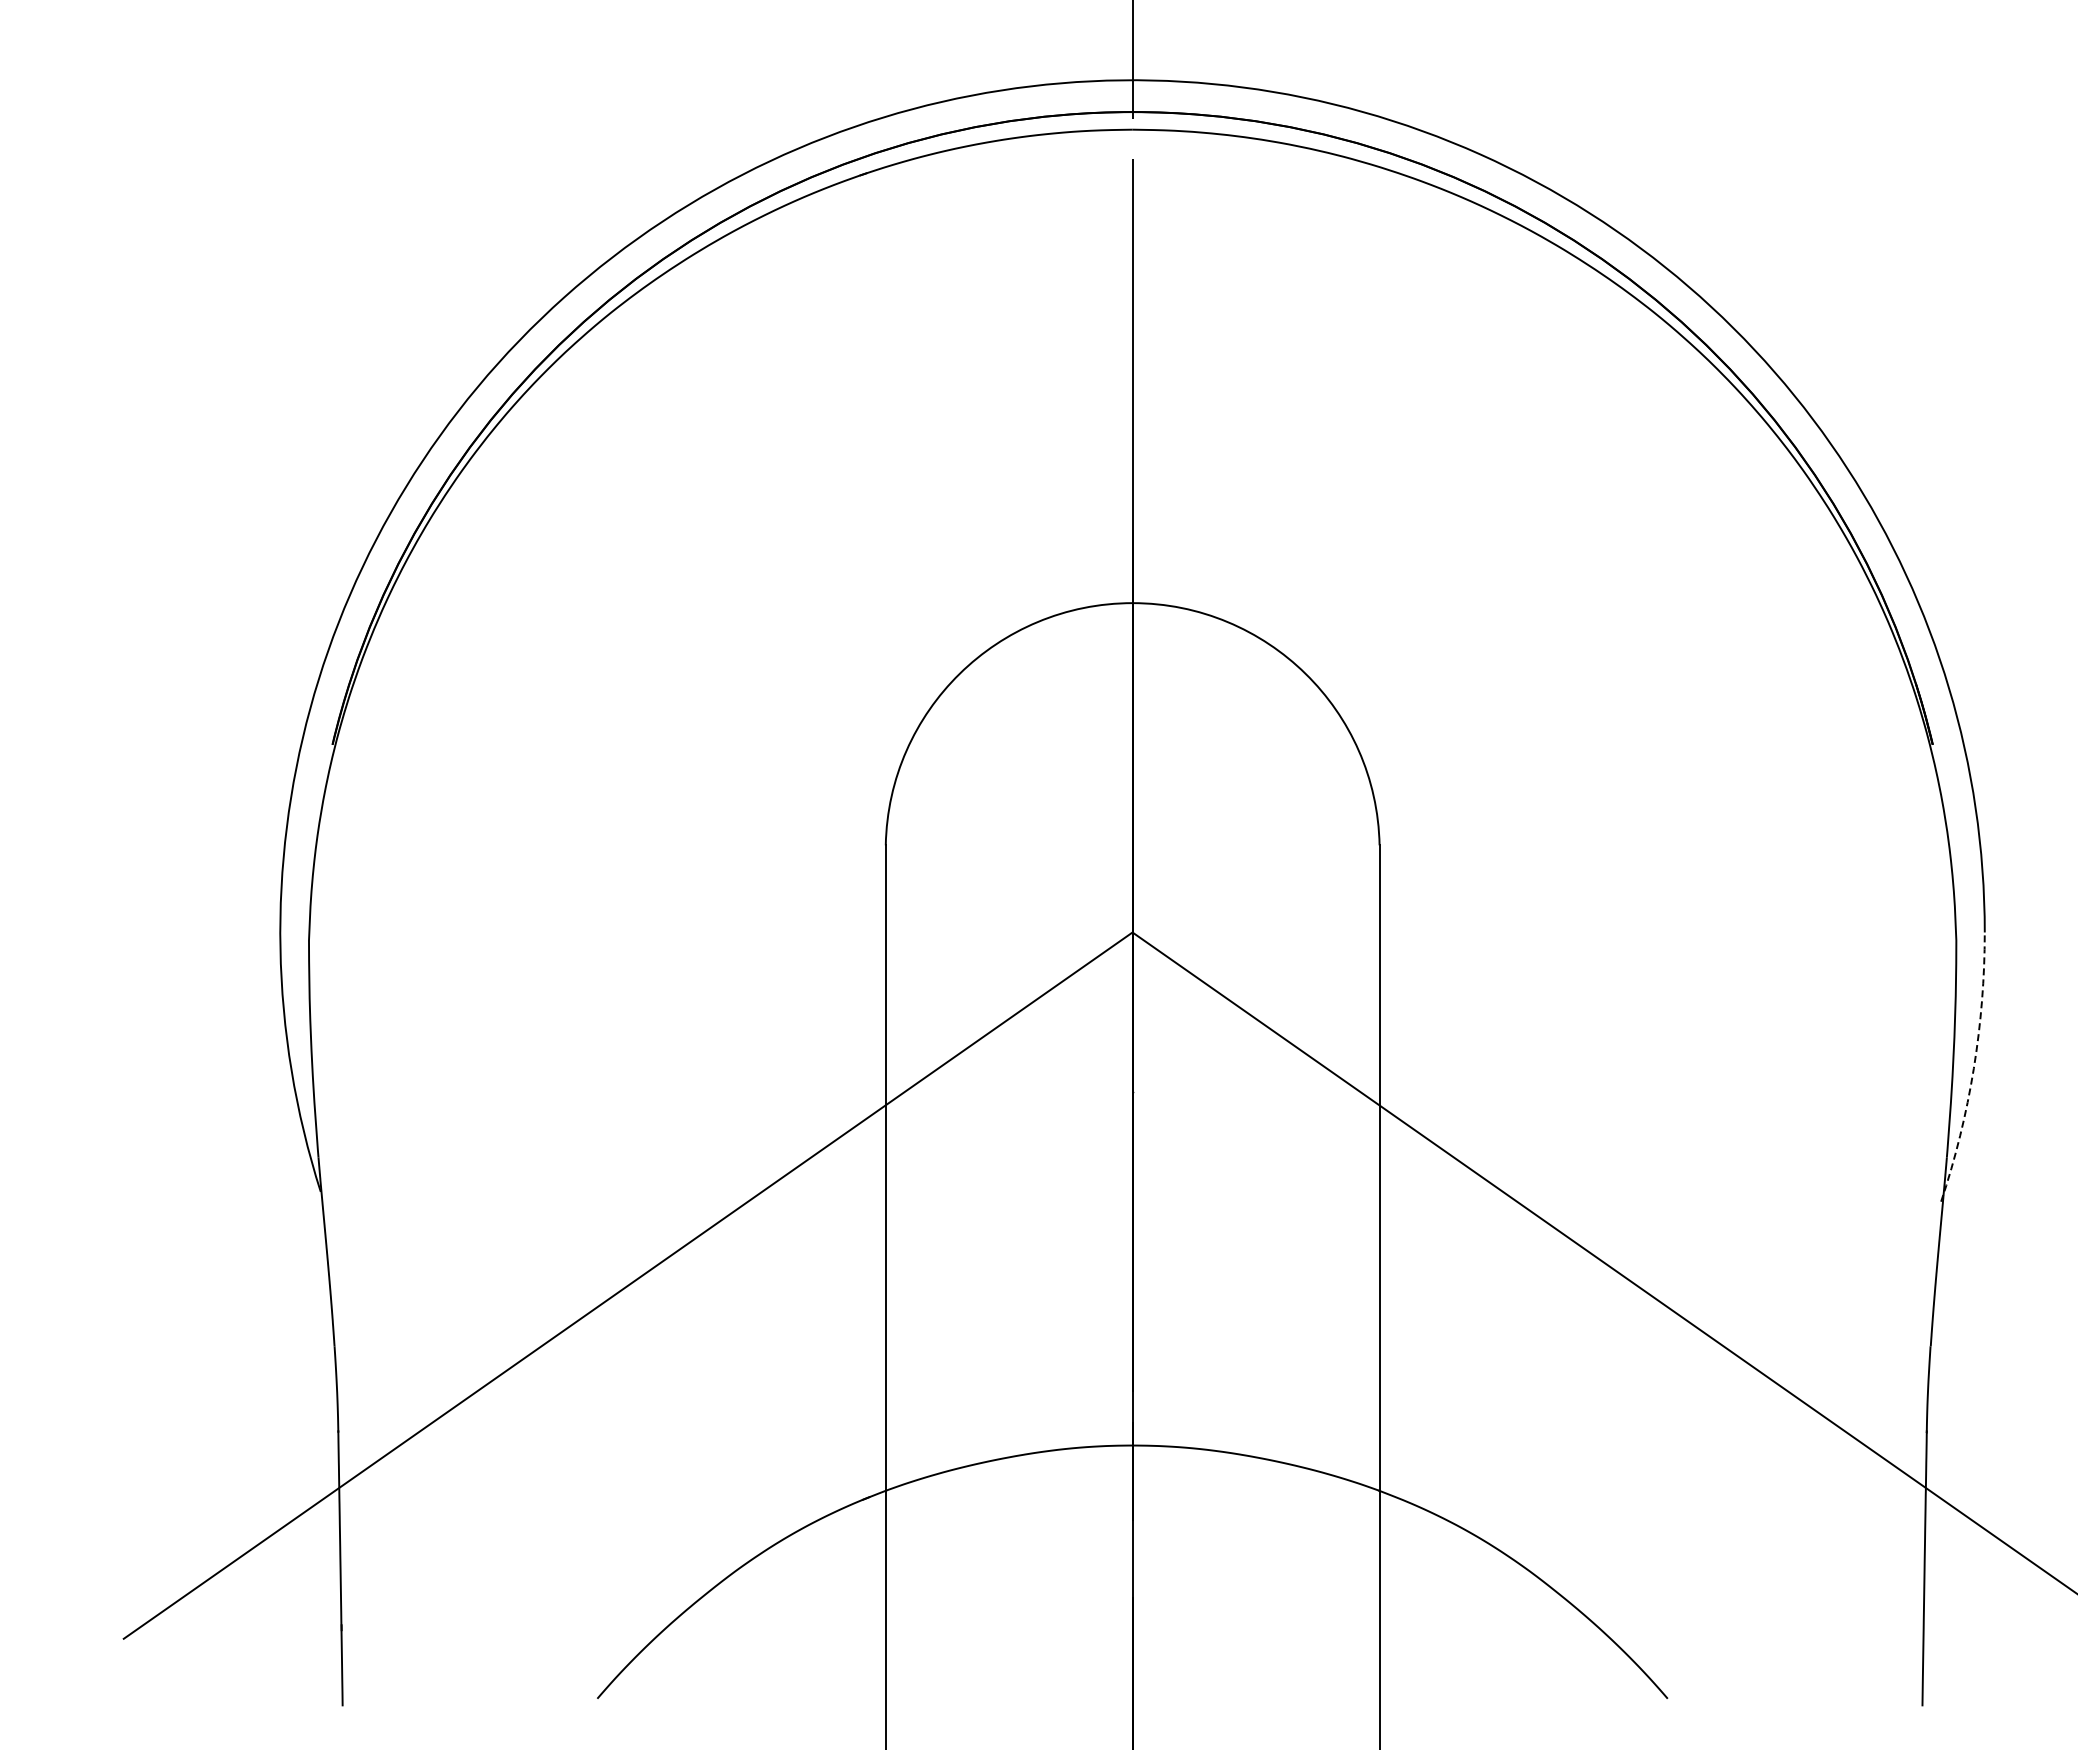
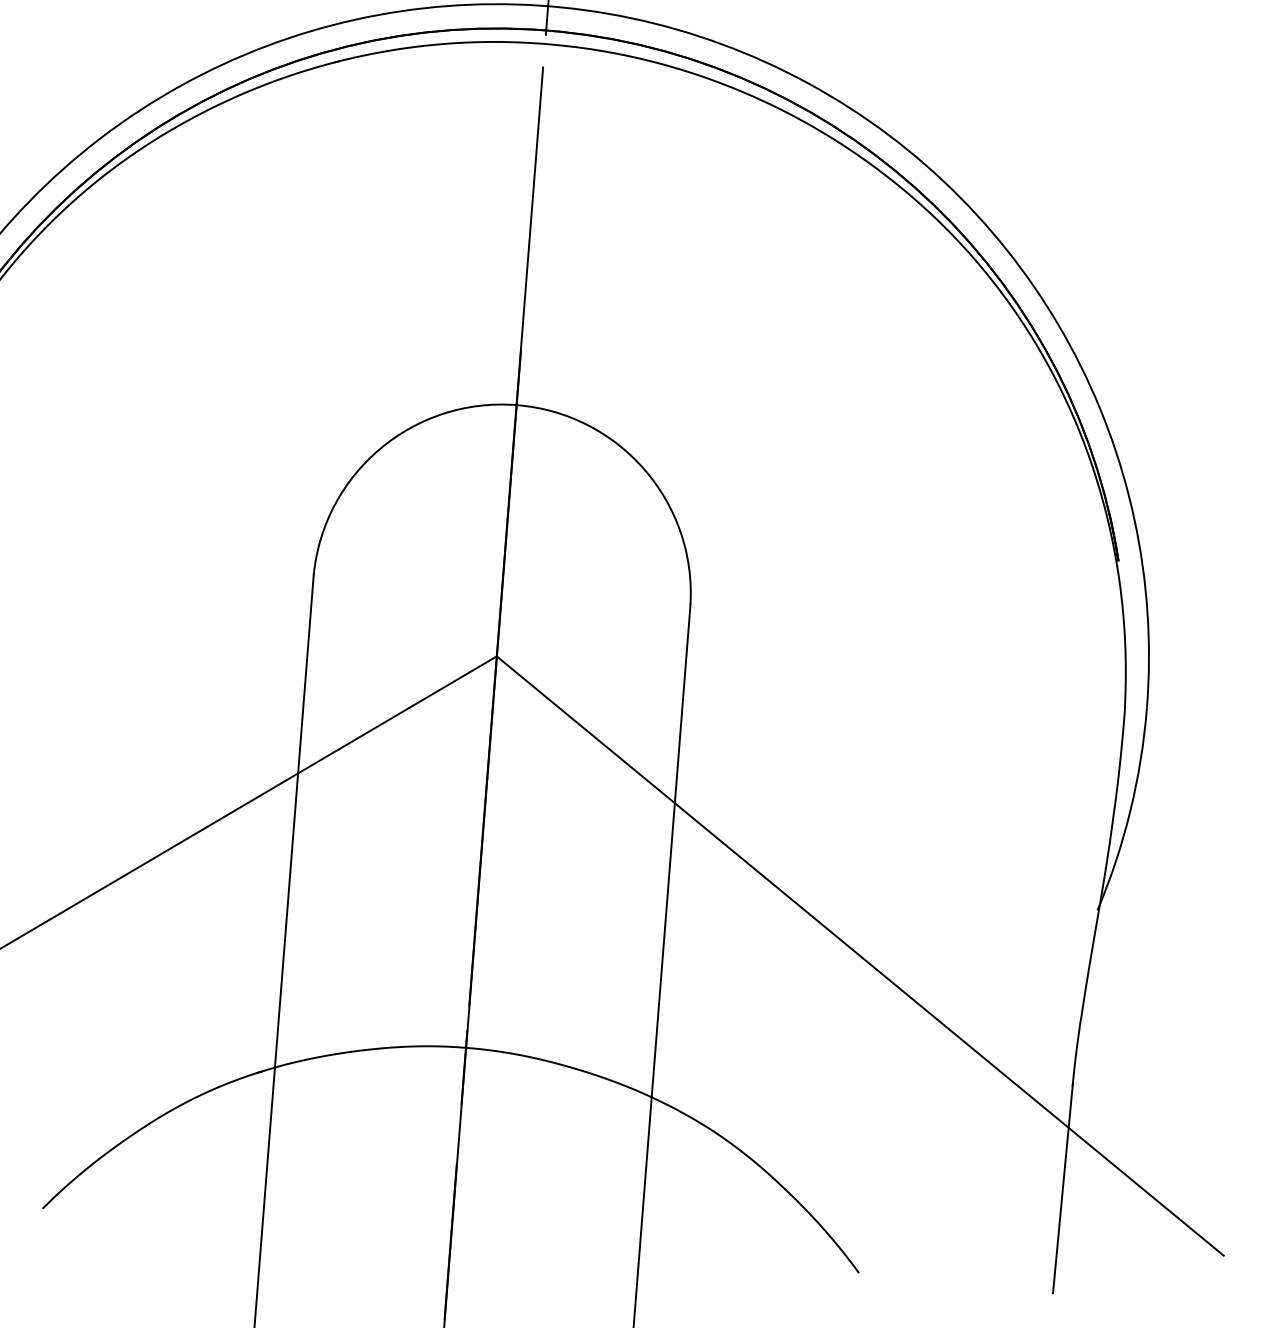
arc: (1973, 1068) -> (1130, 810), dashed -> solid

